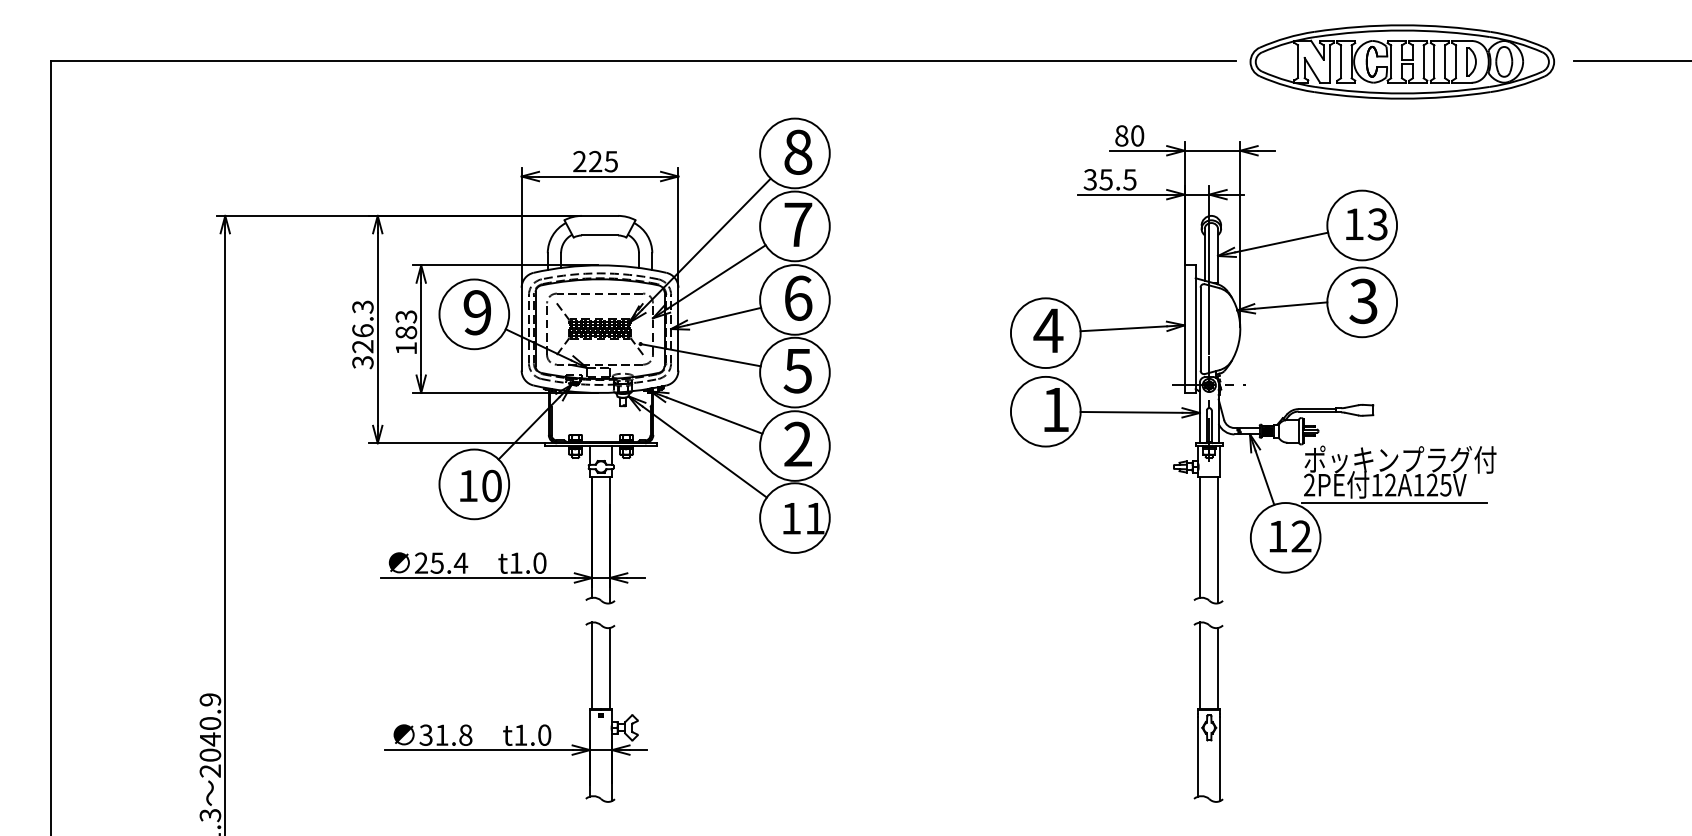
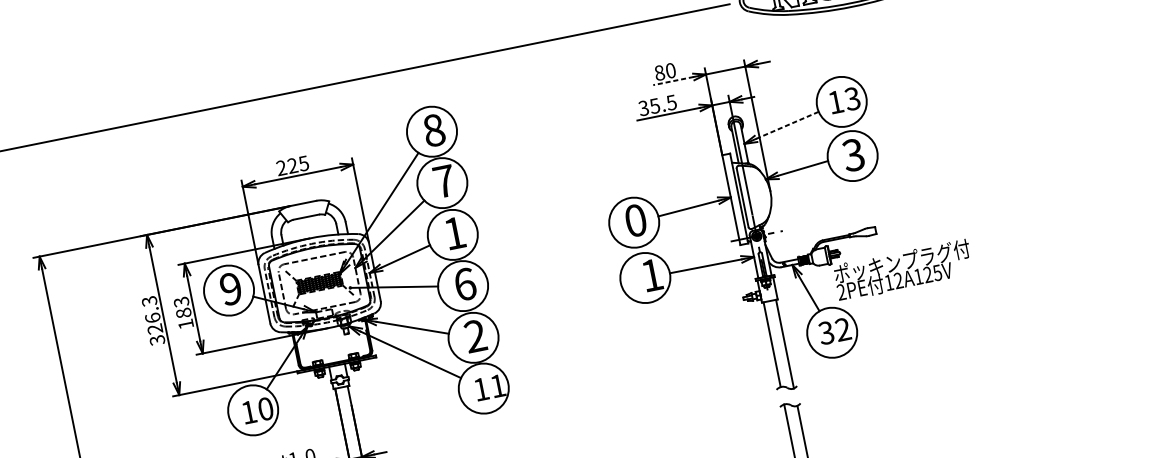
line: (1138, 150) -> (673, 80), solid -> dashed
line: (1281, 242) -> (787, 125), solid -> dashed
text: (798, 297) -> (454, 232), 6 -> 1
text: (1048, 330) -> (635, 220), 4 -> 0
text: (797, 370) -> (464, 284), 5 -> 6
line: (1394, 502) -> (903, 292), removed
text: (1277, 536) -> (826, 333), 12 -> 32

